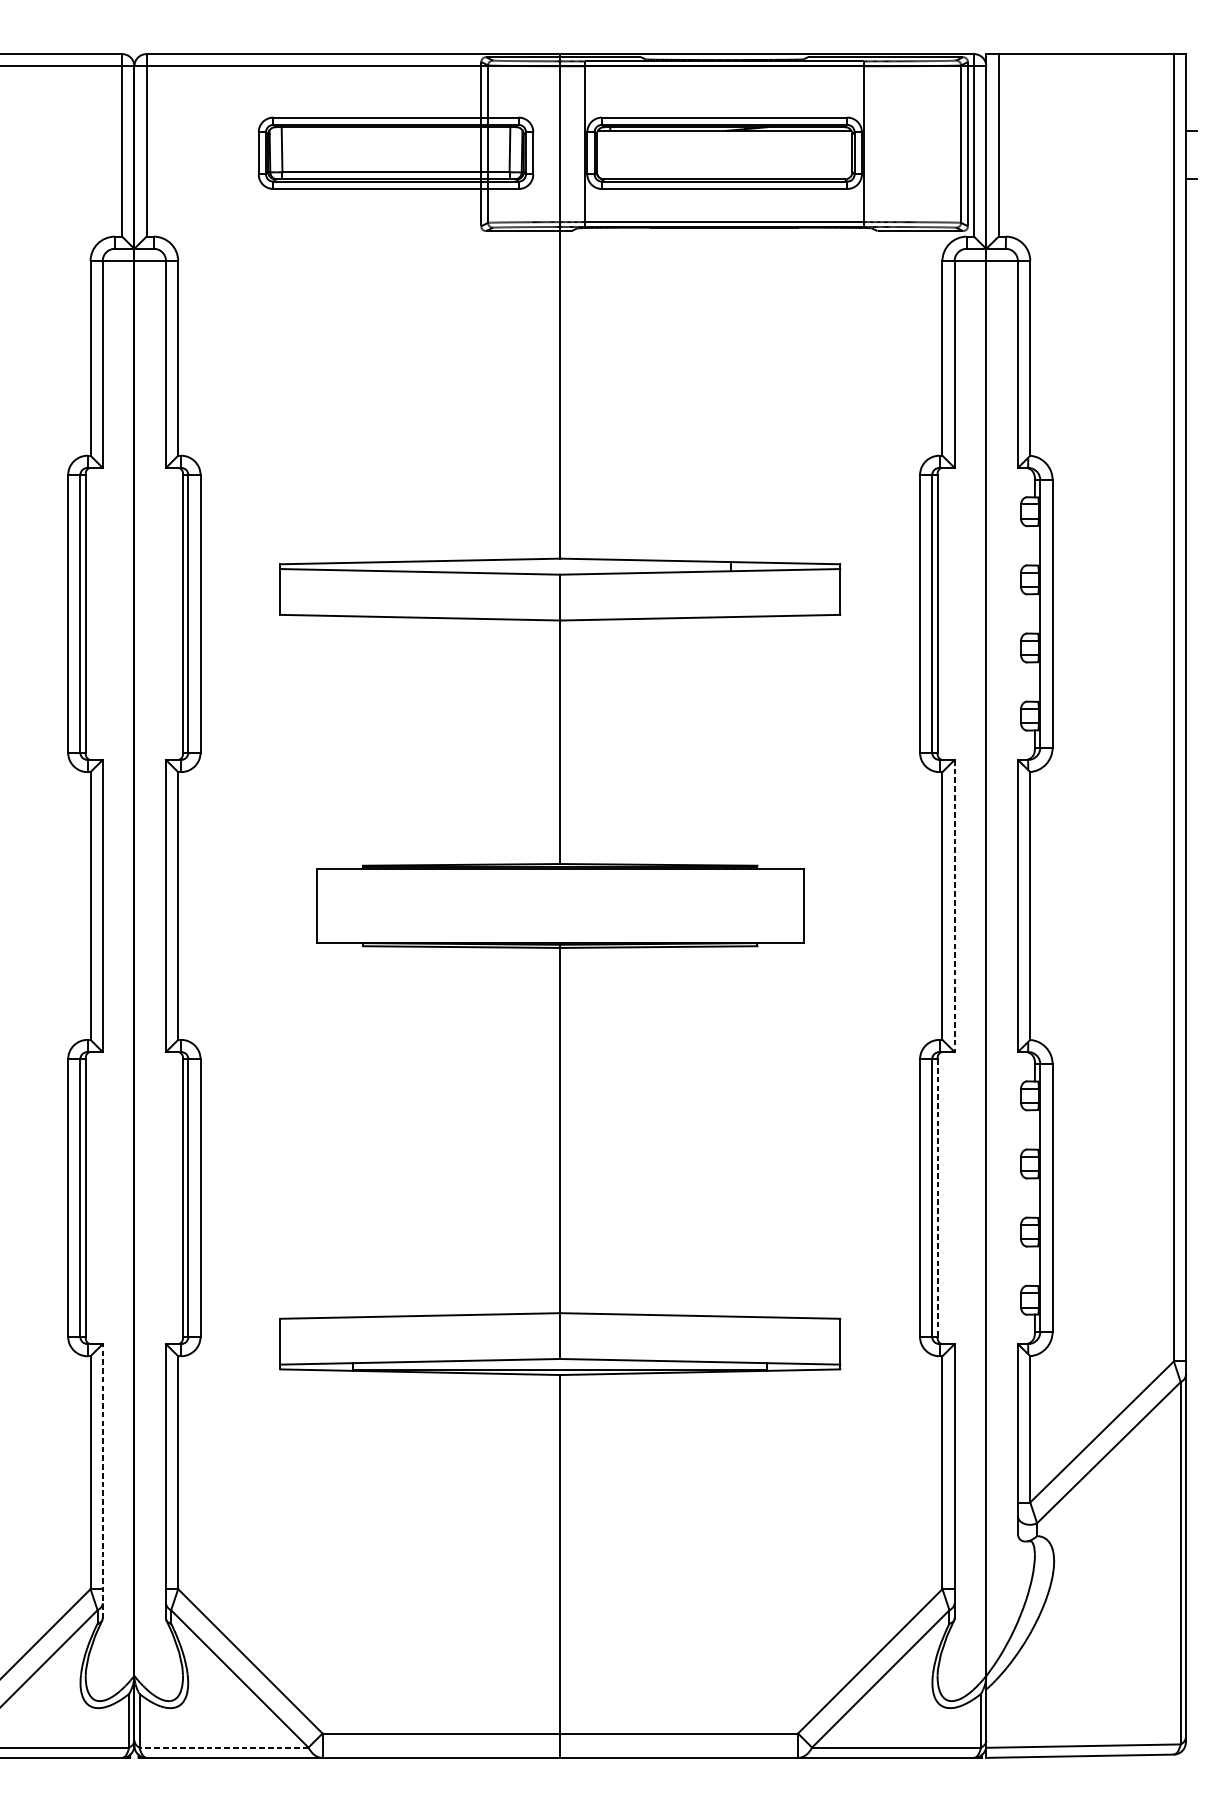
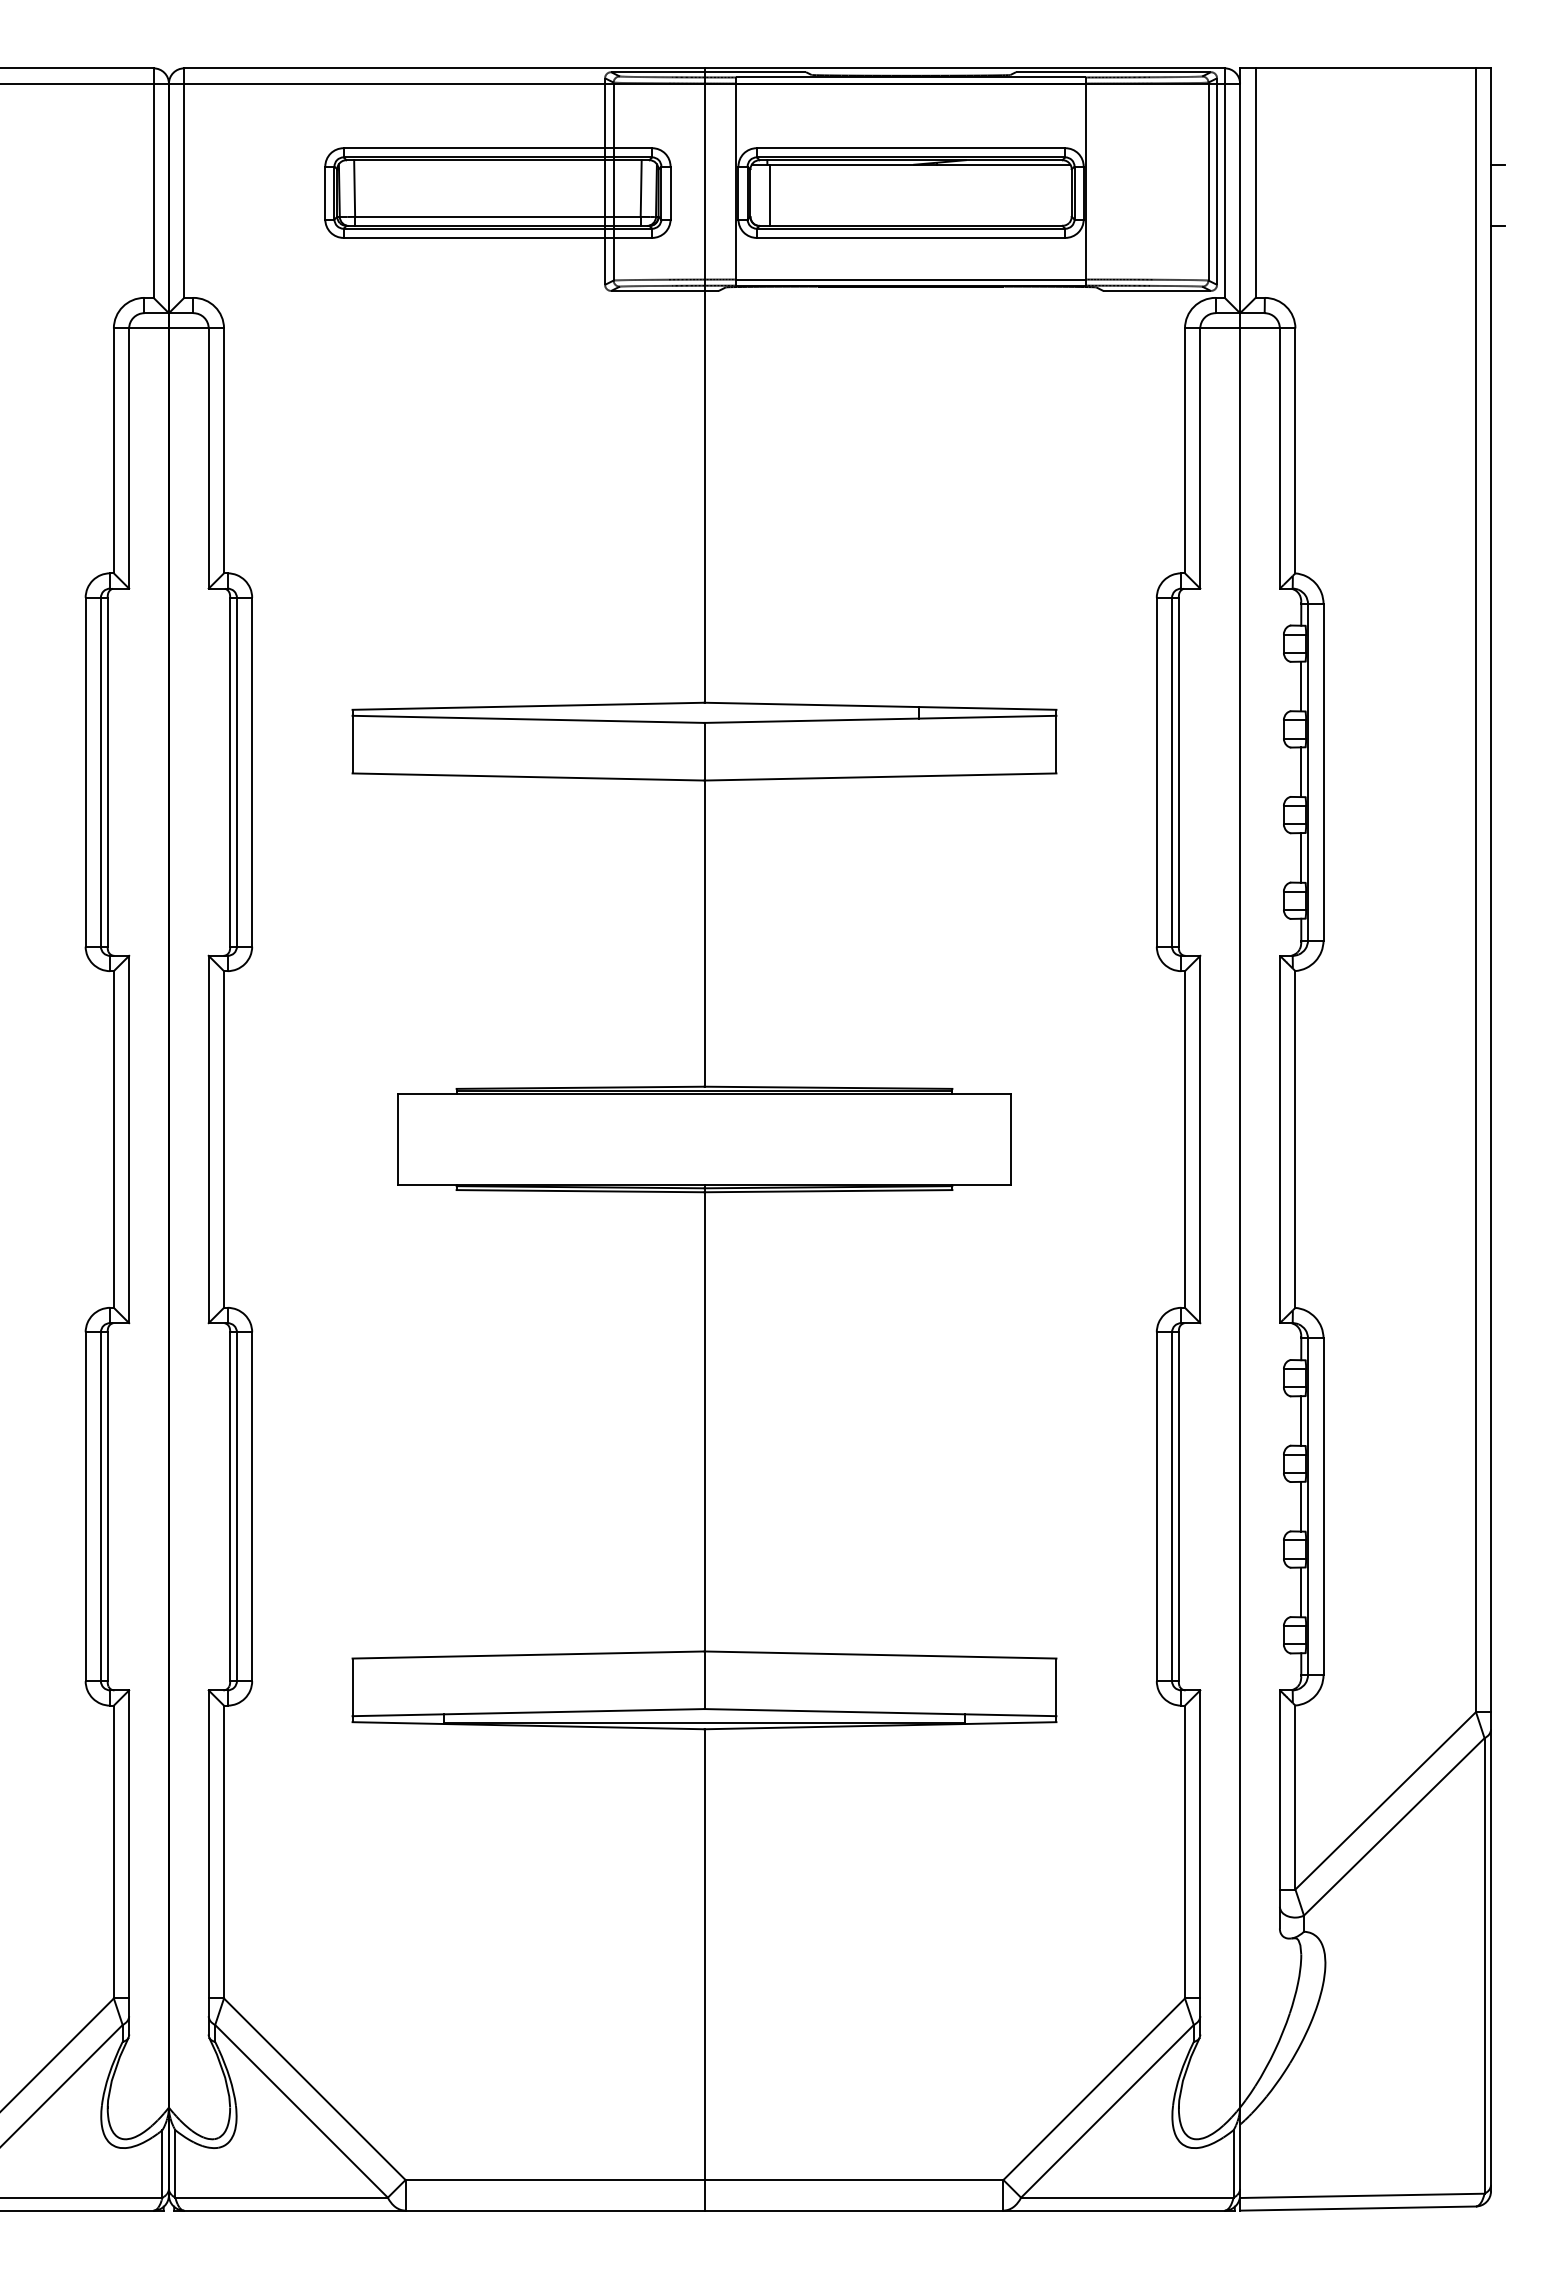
line: (612, 154) -> (770, 194), added
line: (1035, 545) -> (1301, 686), added
line: (1035, 614) -> (1301, 772), added
line: (1035, 681) -> (1301, 857), added
line: (954, 906) -> (1200, 1139), dashed -> solid
line: (1035, 1129) -> (1301, 1420), added
line: (1035, 1197) -> (1301, 1506), added
line: (937, 1198) -> (1178, 1507), dashed -> solid
line: (1035, 1266) -> (1301, 1592), added
line: (103, 1481) -> (129, 1862), dashed -> solid
line: (223, 1747) -> (281, 2197), dashed -> solid

